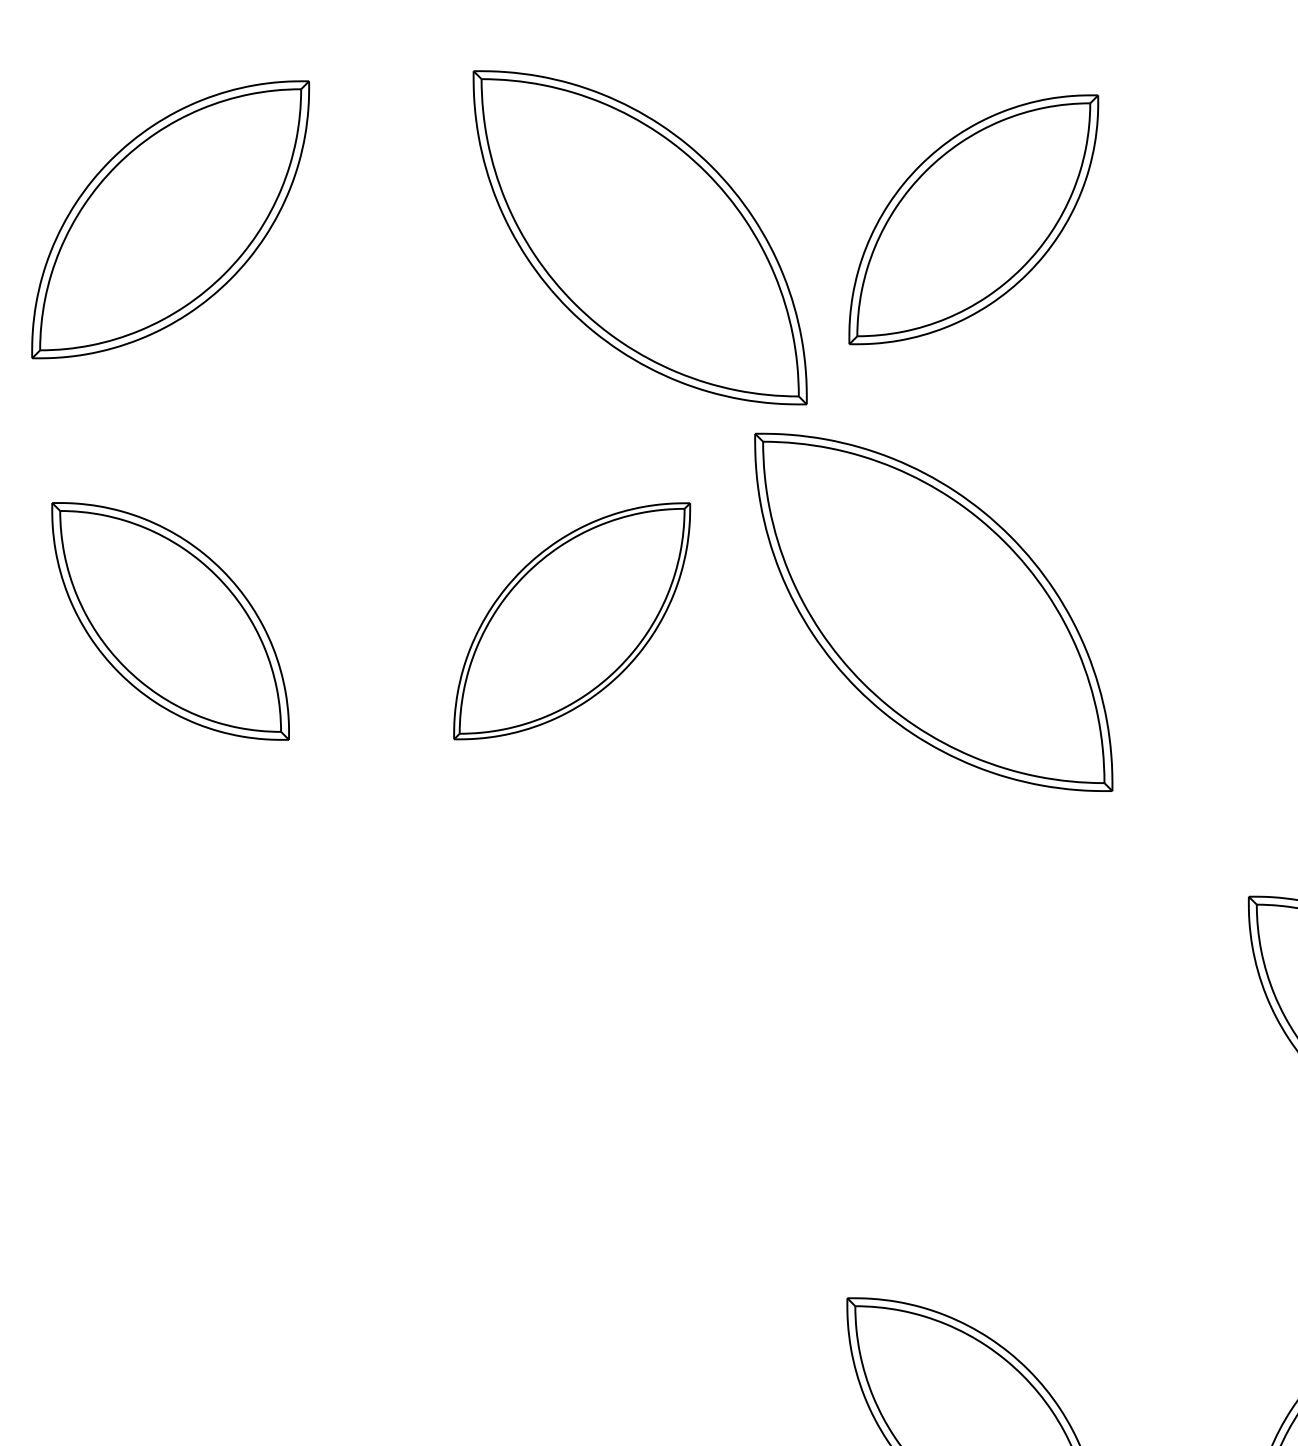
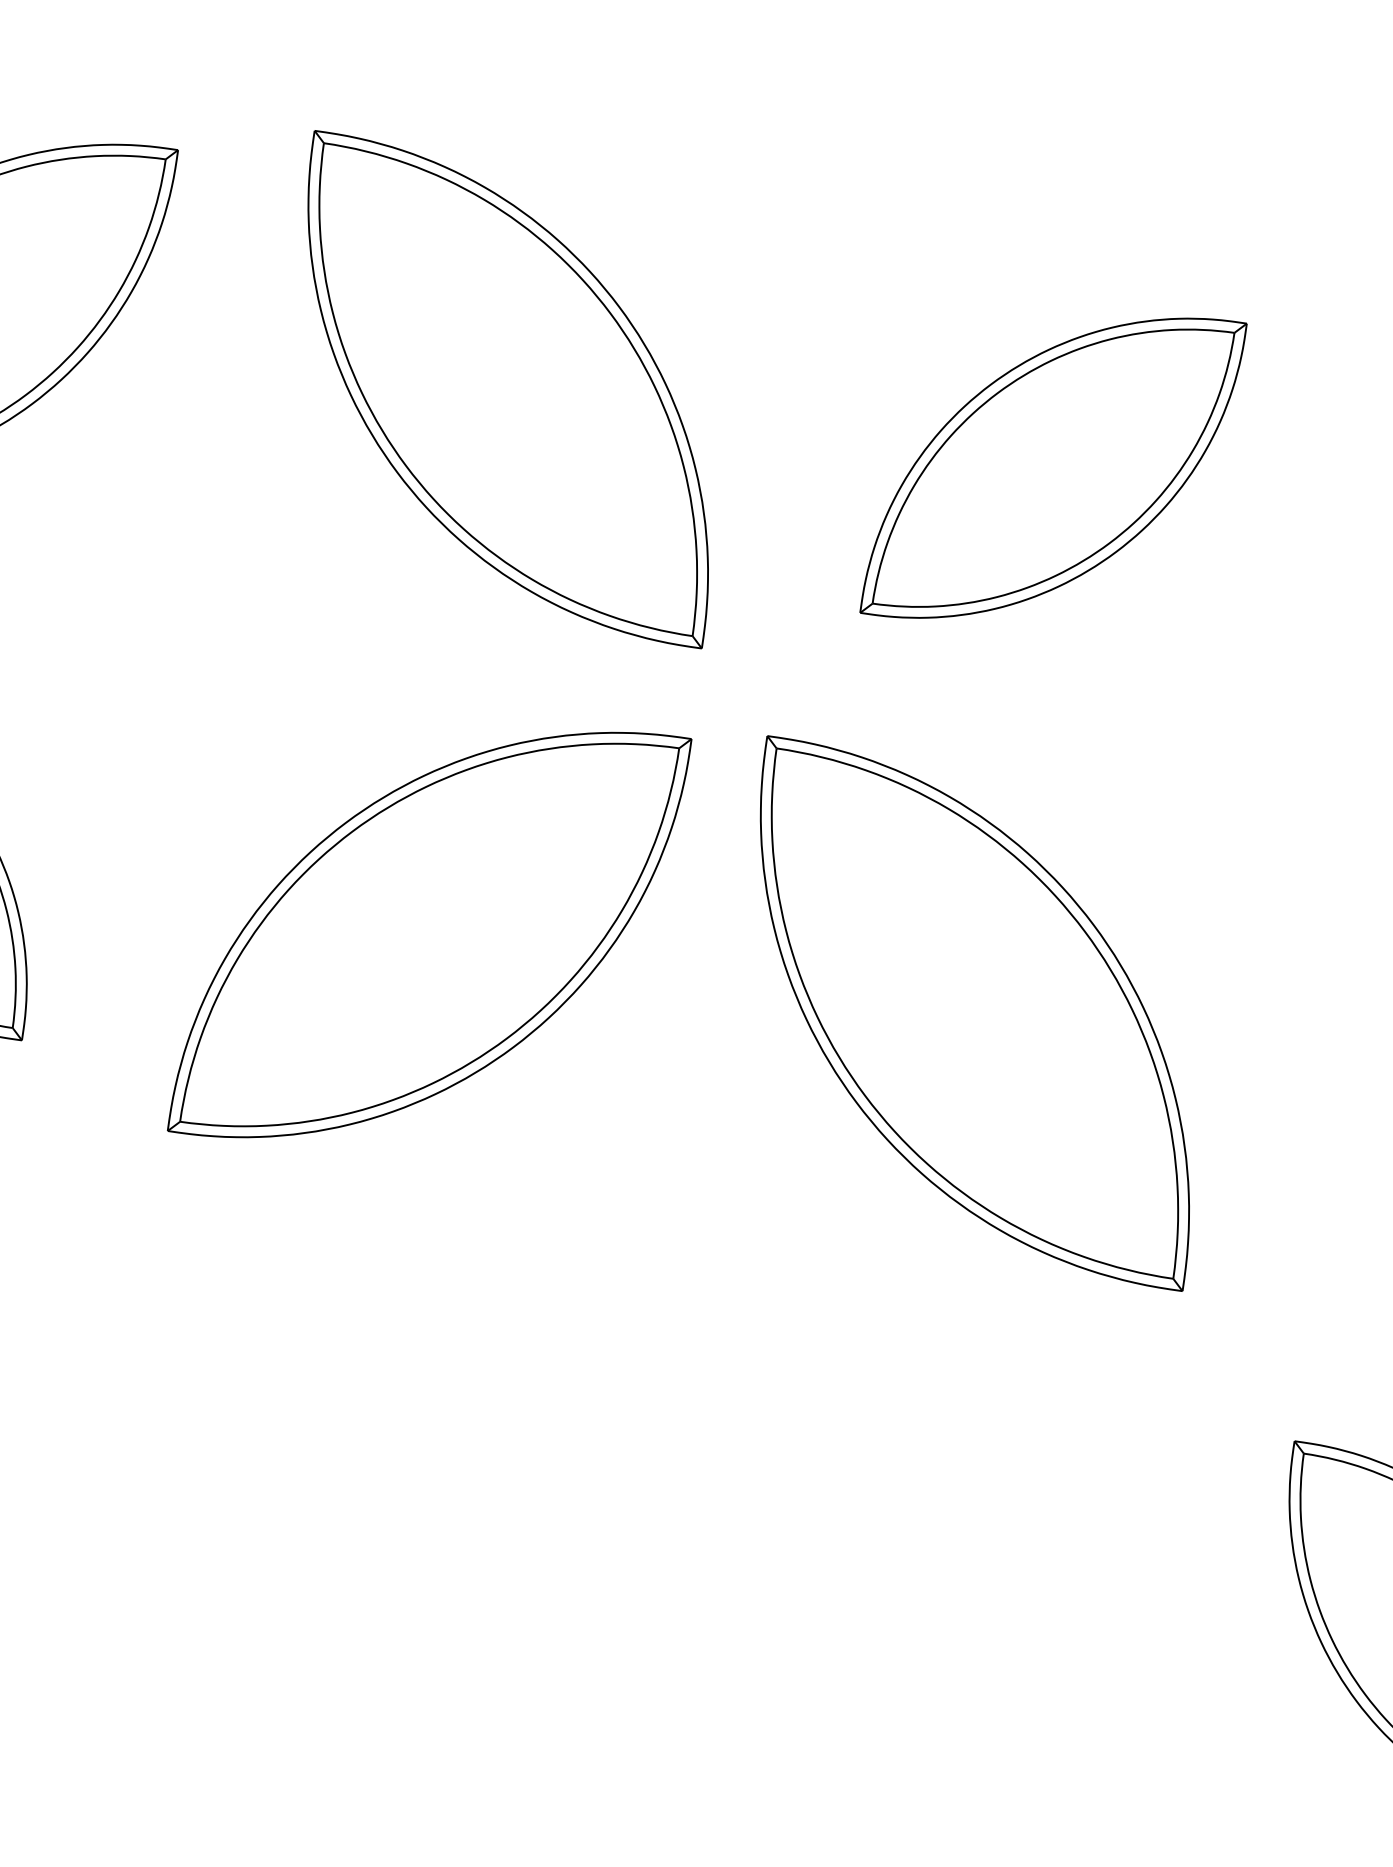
part: (639, 237) -> (507, 389), moved
part: (933, 611) -> (974, 1012), moved
part: (571, 620) -> (428, 933), size x1.43

